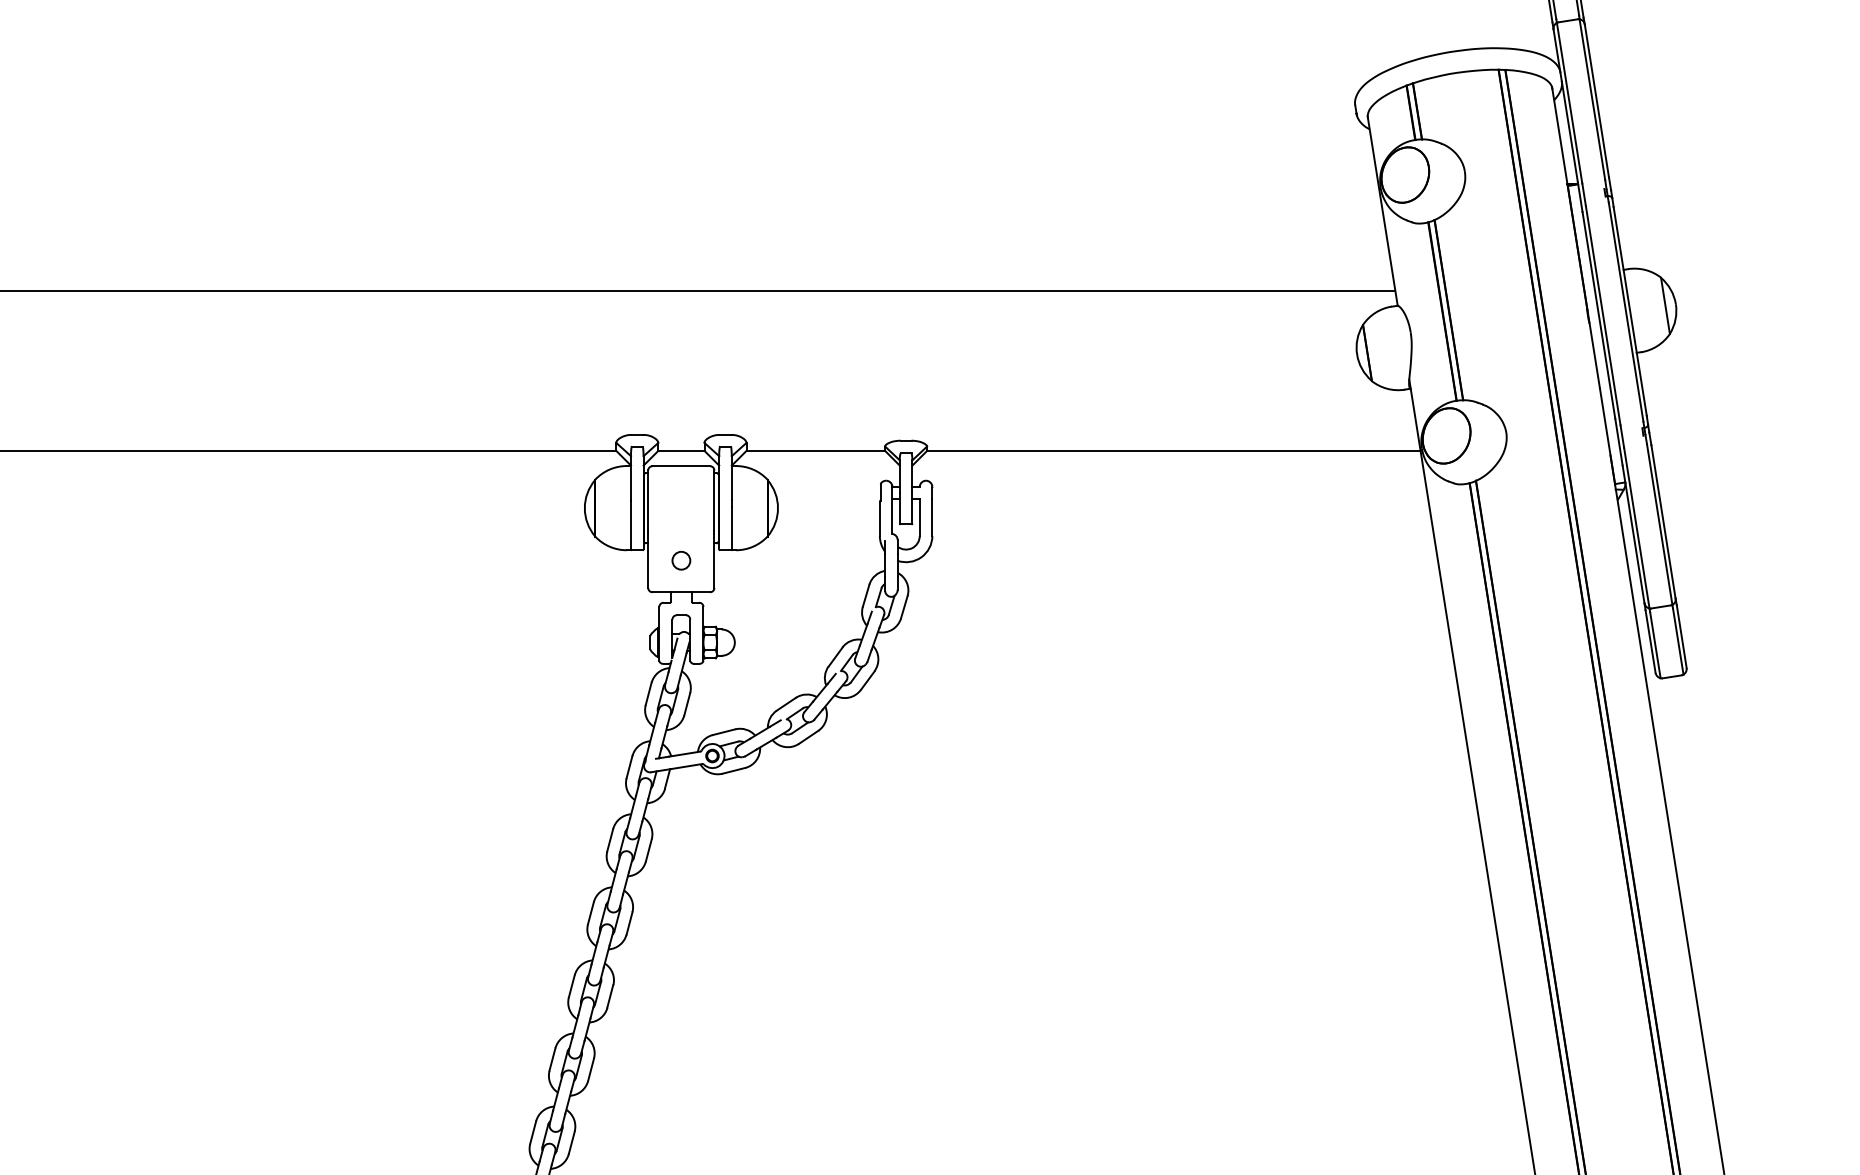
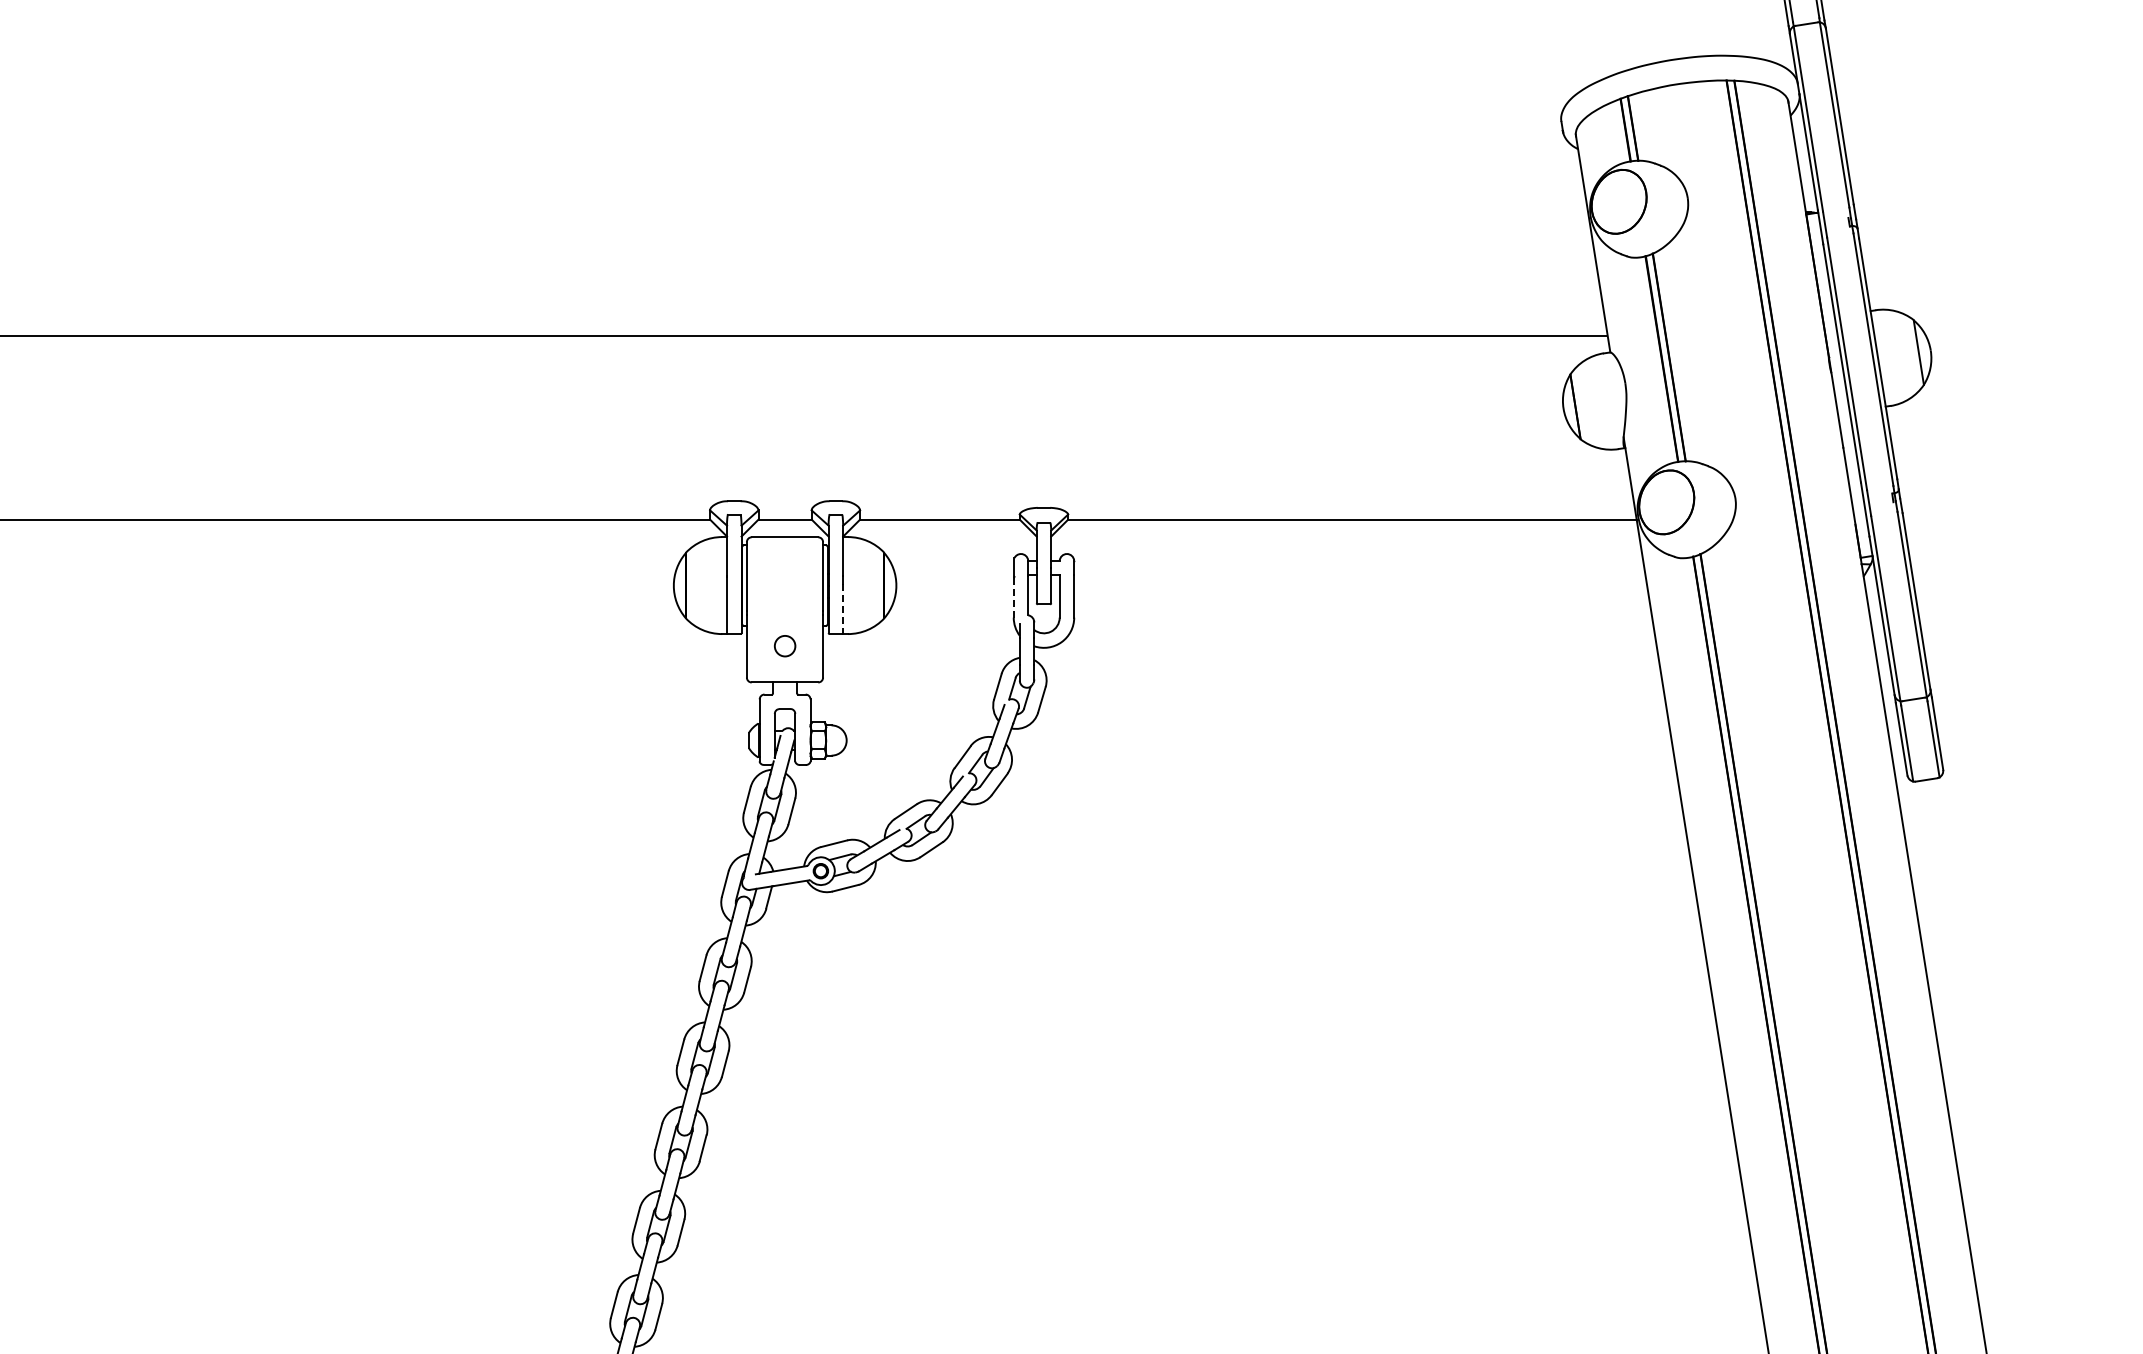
line: (879, 518) -> (1013, 597), solid -> dashed
line: (732, 528) -> (843, 609), solid -> dashed

